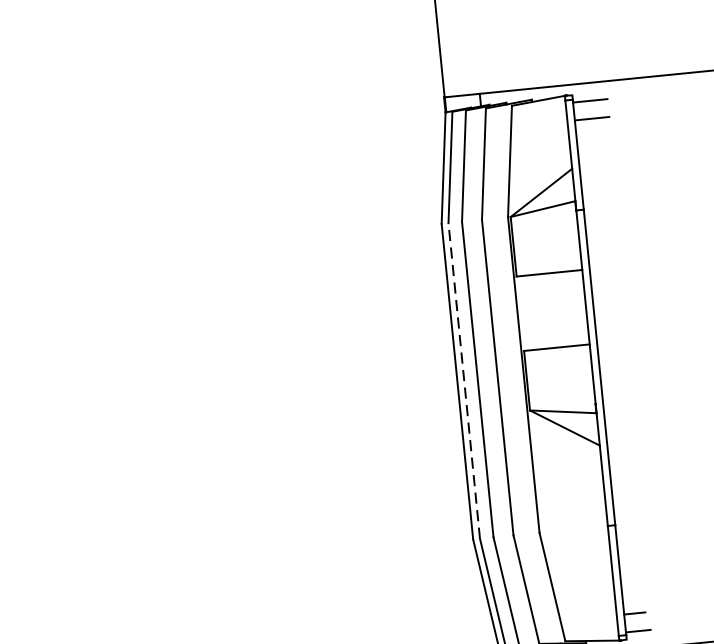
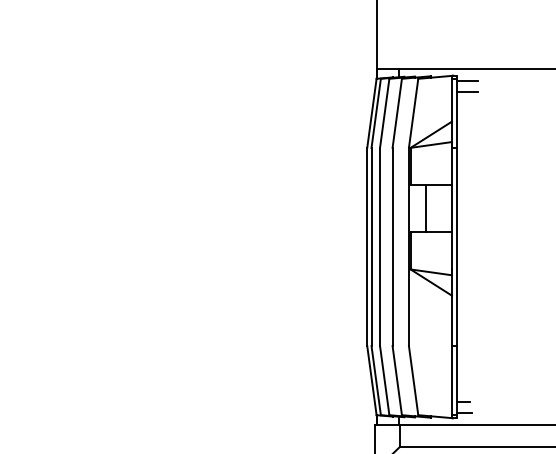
line: (544, 311) -> (425, 208), added
line: (464, 380) -> (371, 246), dashed -> solid

